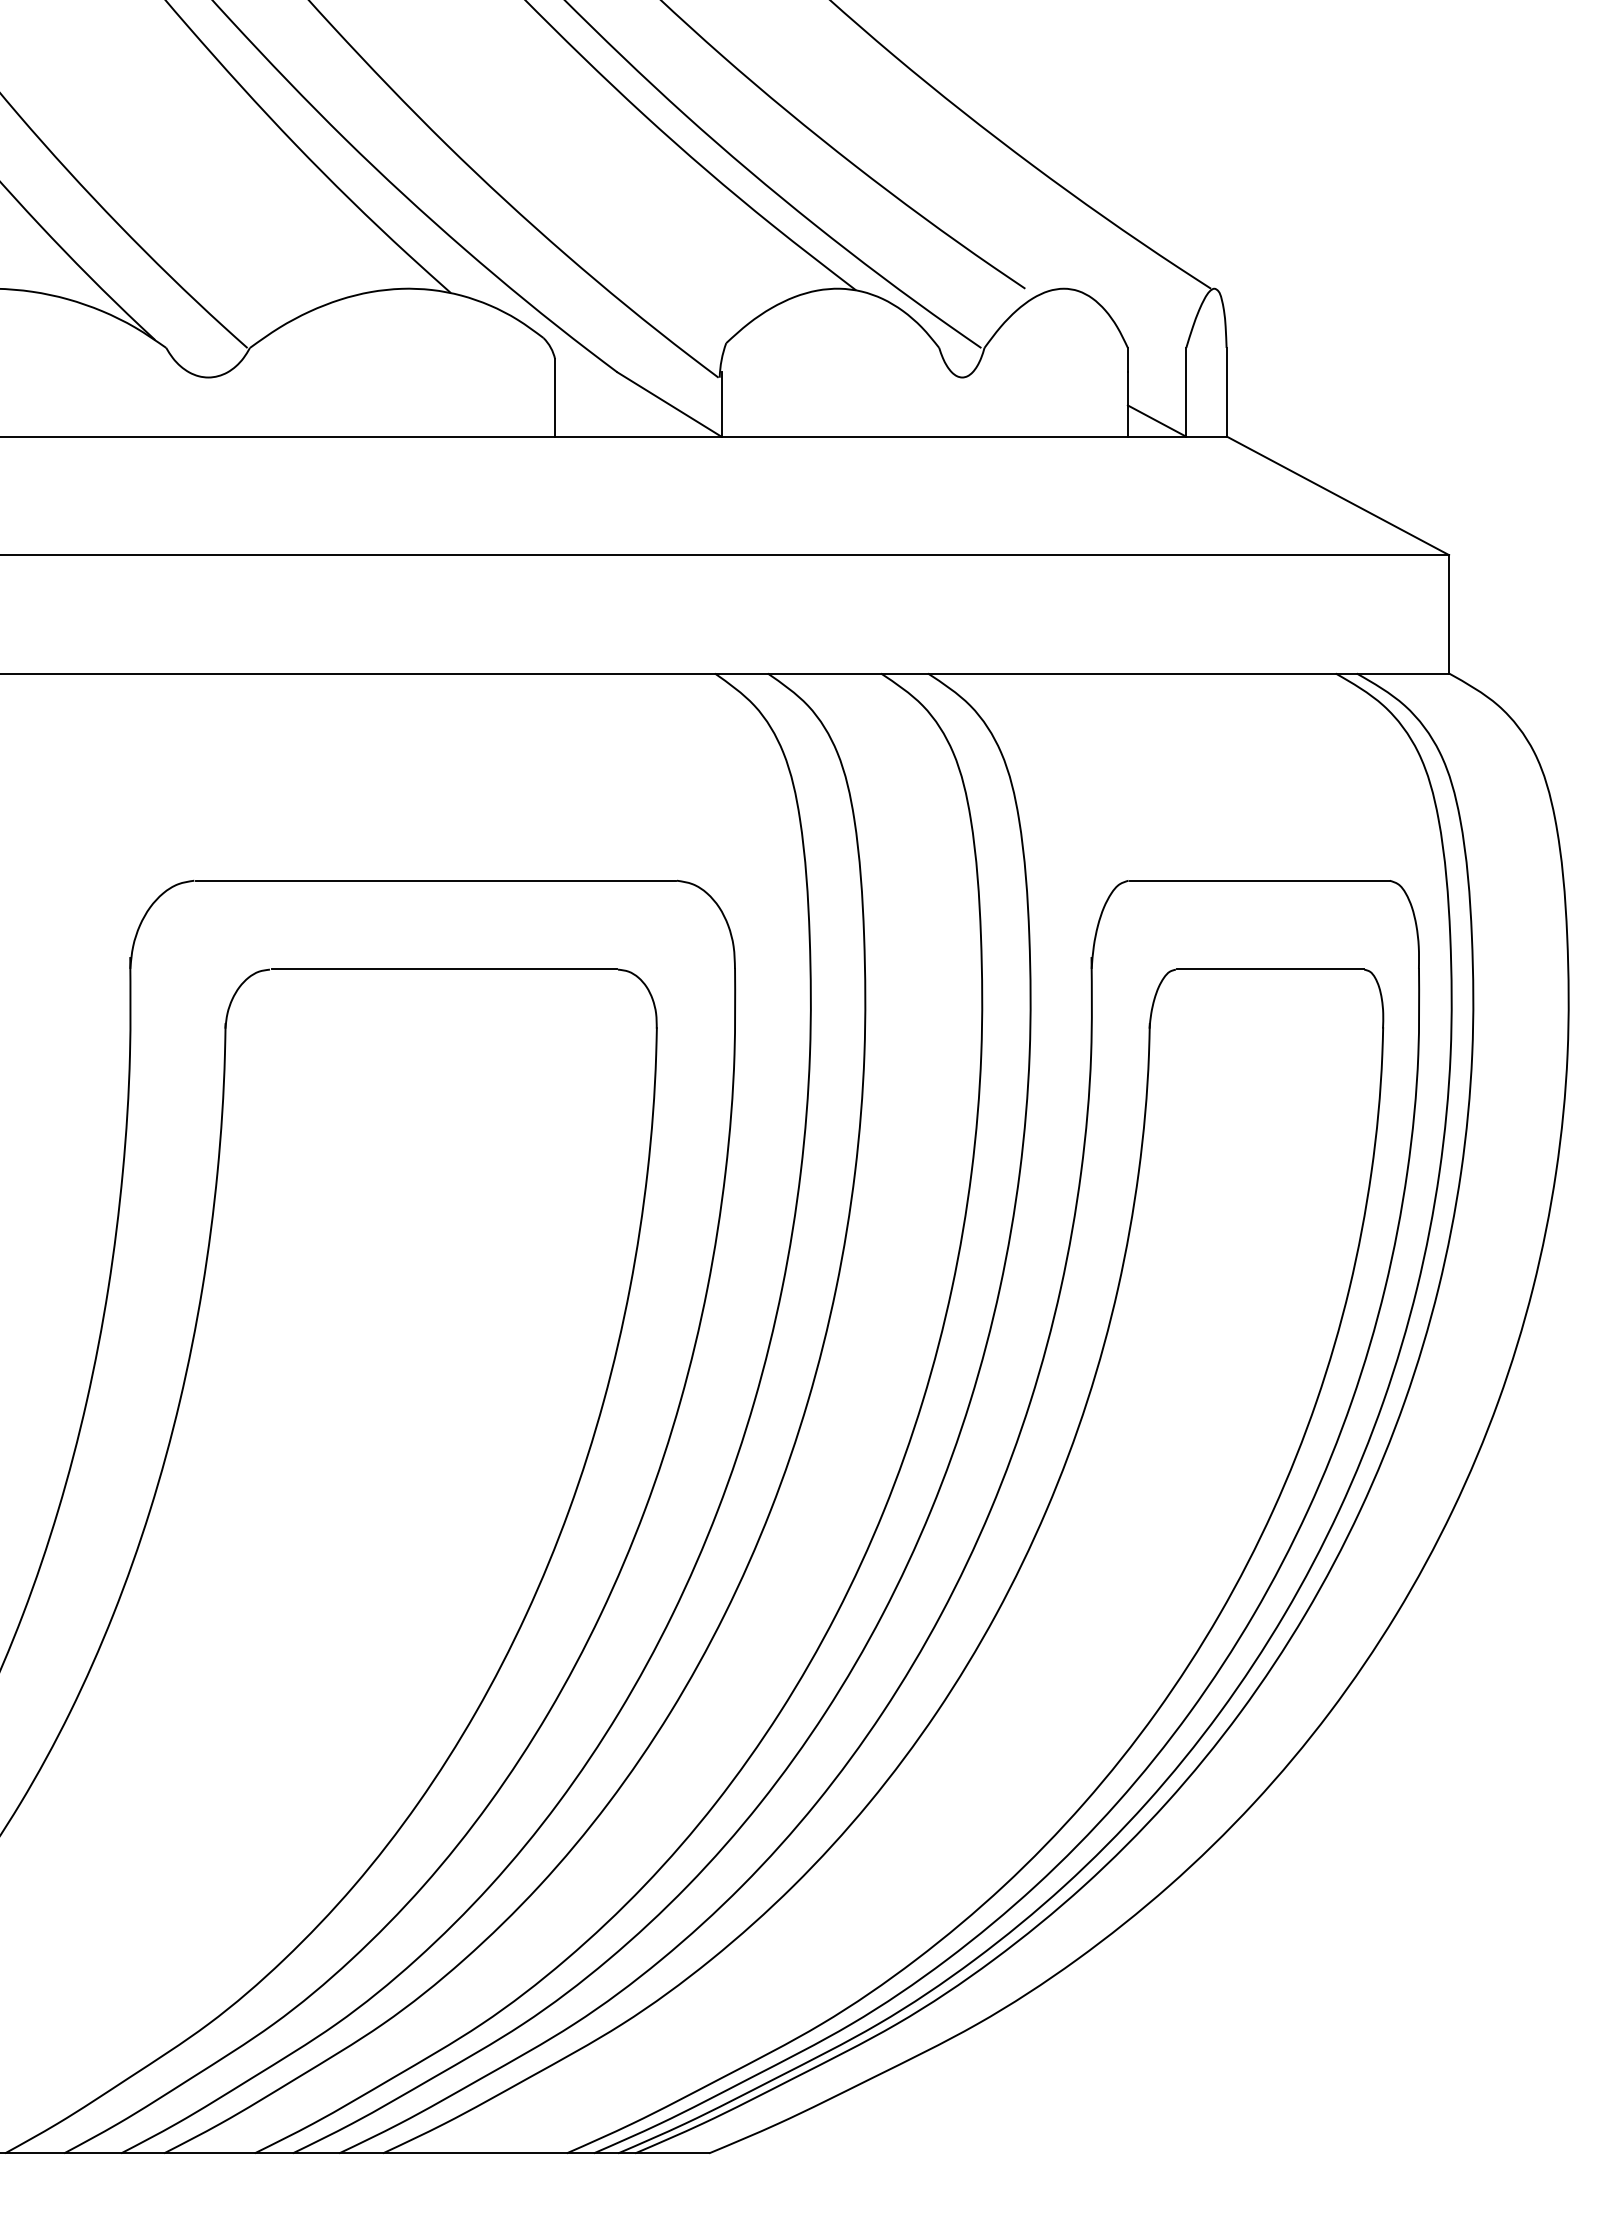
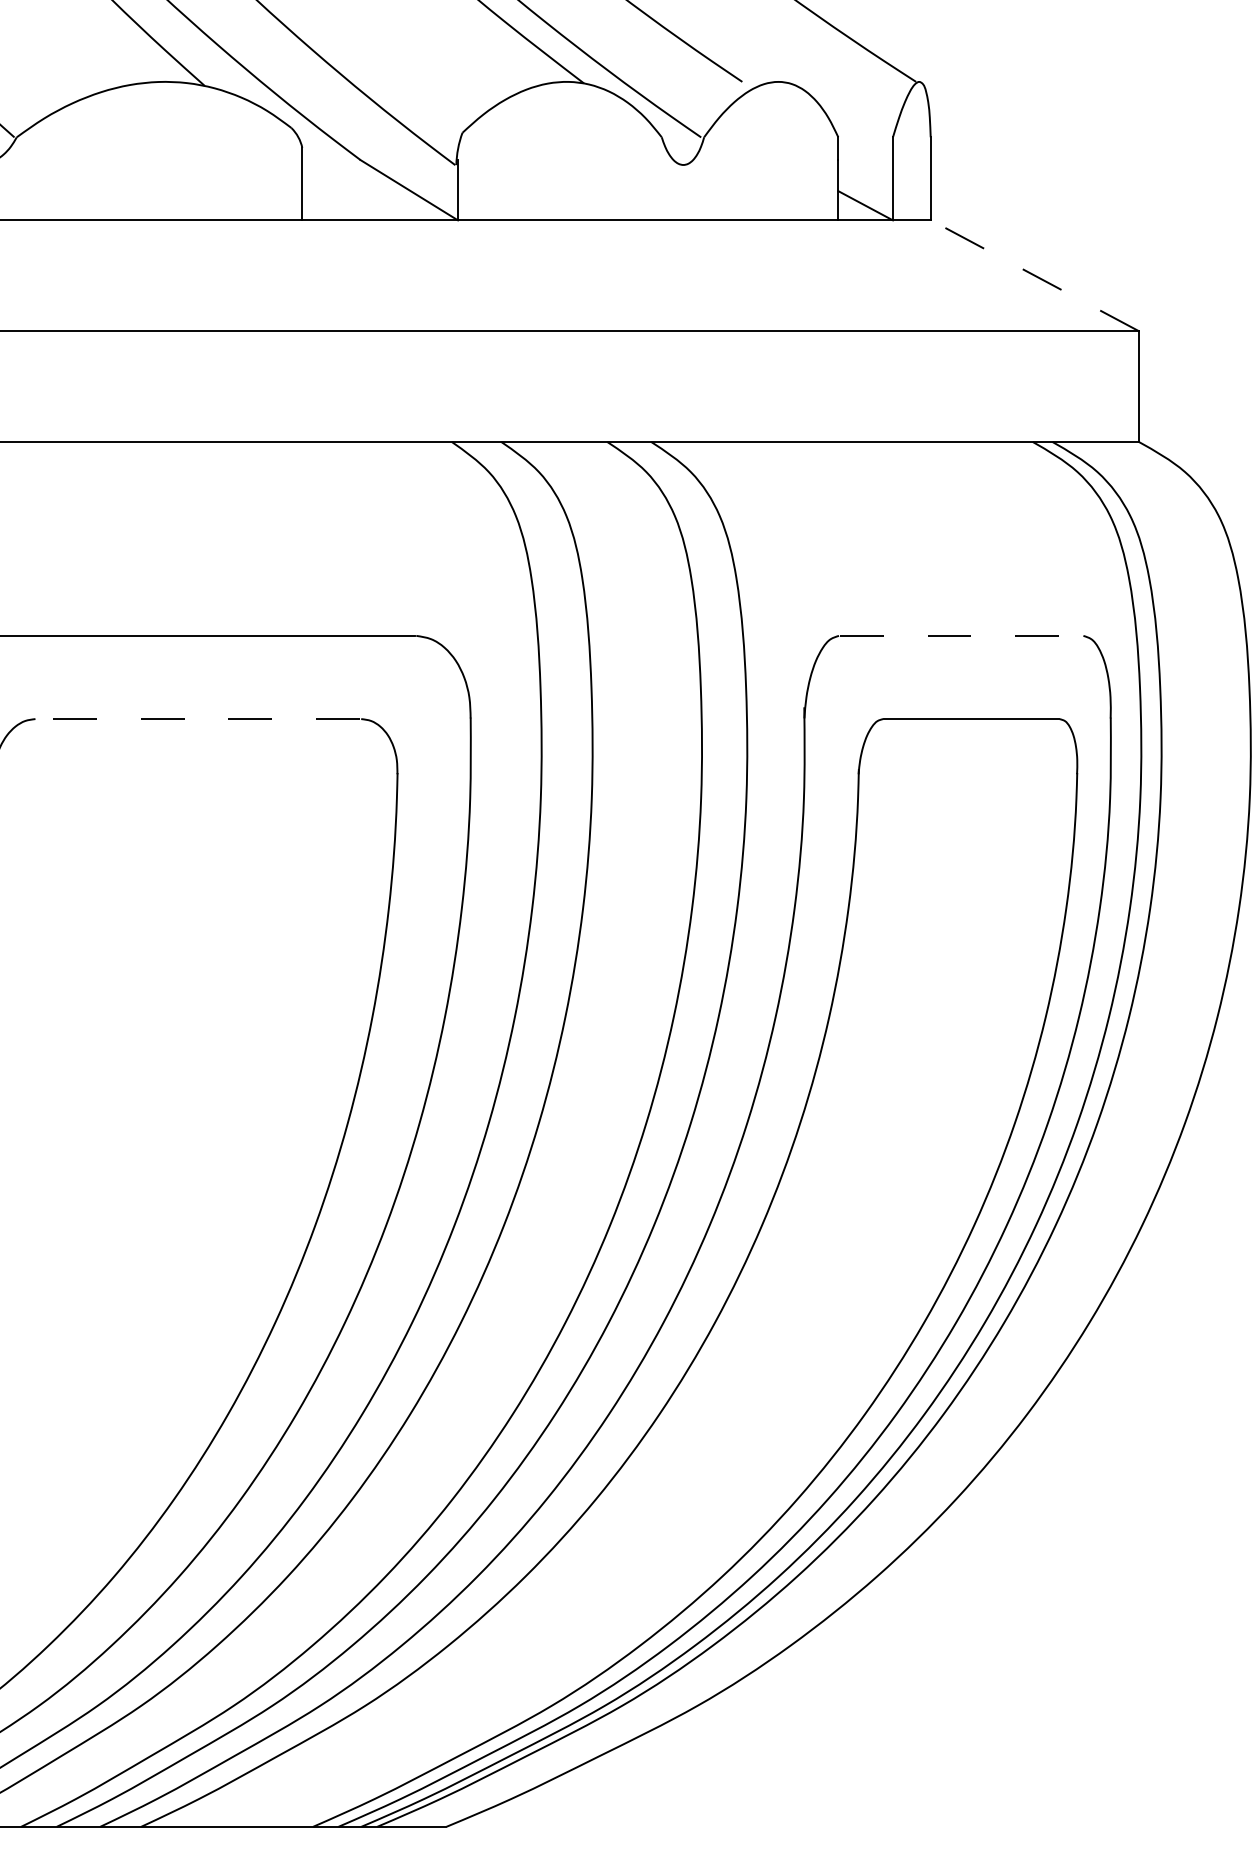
line: (1338, 495) -> (1035, 275), solid -> dashed
line: (1260, 880) -> (962, 635), solid -> dashed
line: (444, 969) -> (198, 718), solid -> dashed

